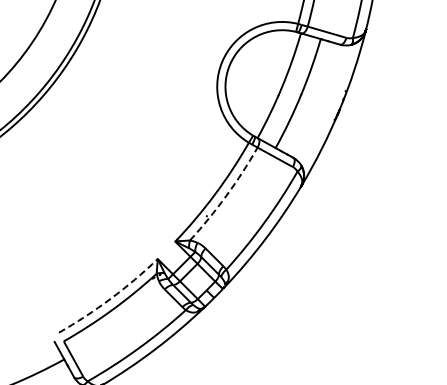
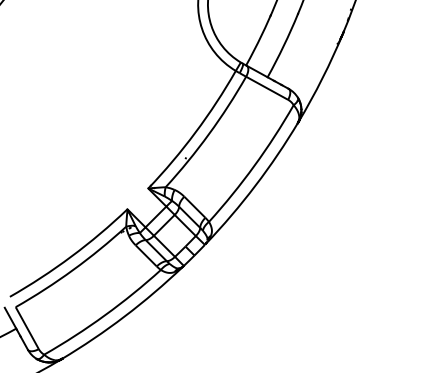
arc: (226, 195) -> (209, 133), dashed -> solid
arc: (110, 298) -> (71, 256), dashed -> solid

